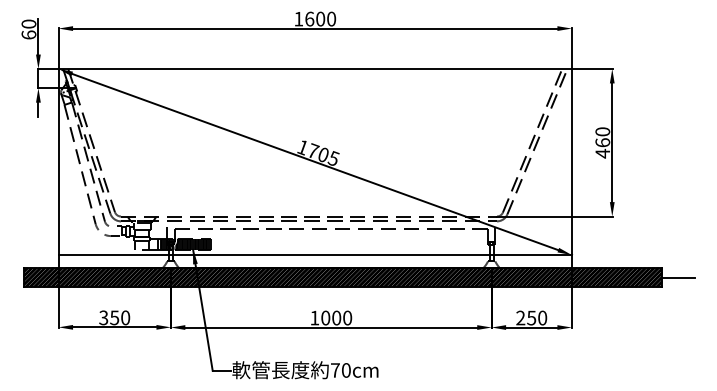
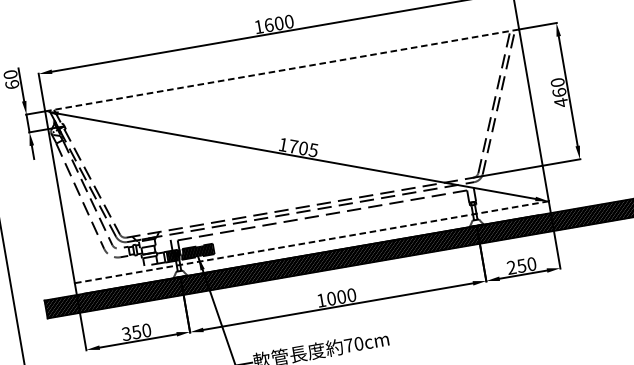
line: (315, 69) -> (282, 70), solid -> dashed
line: (315, 255) -> (312, 242), solid -> dashed

